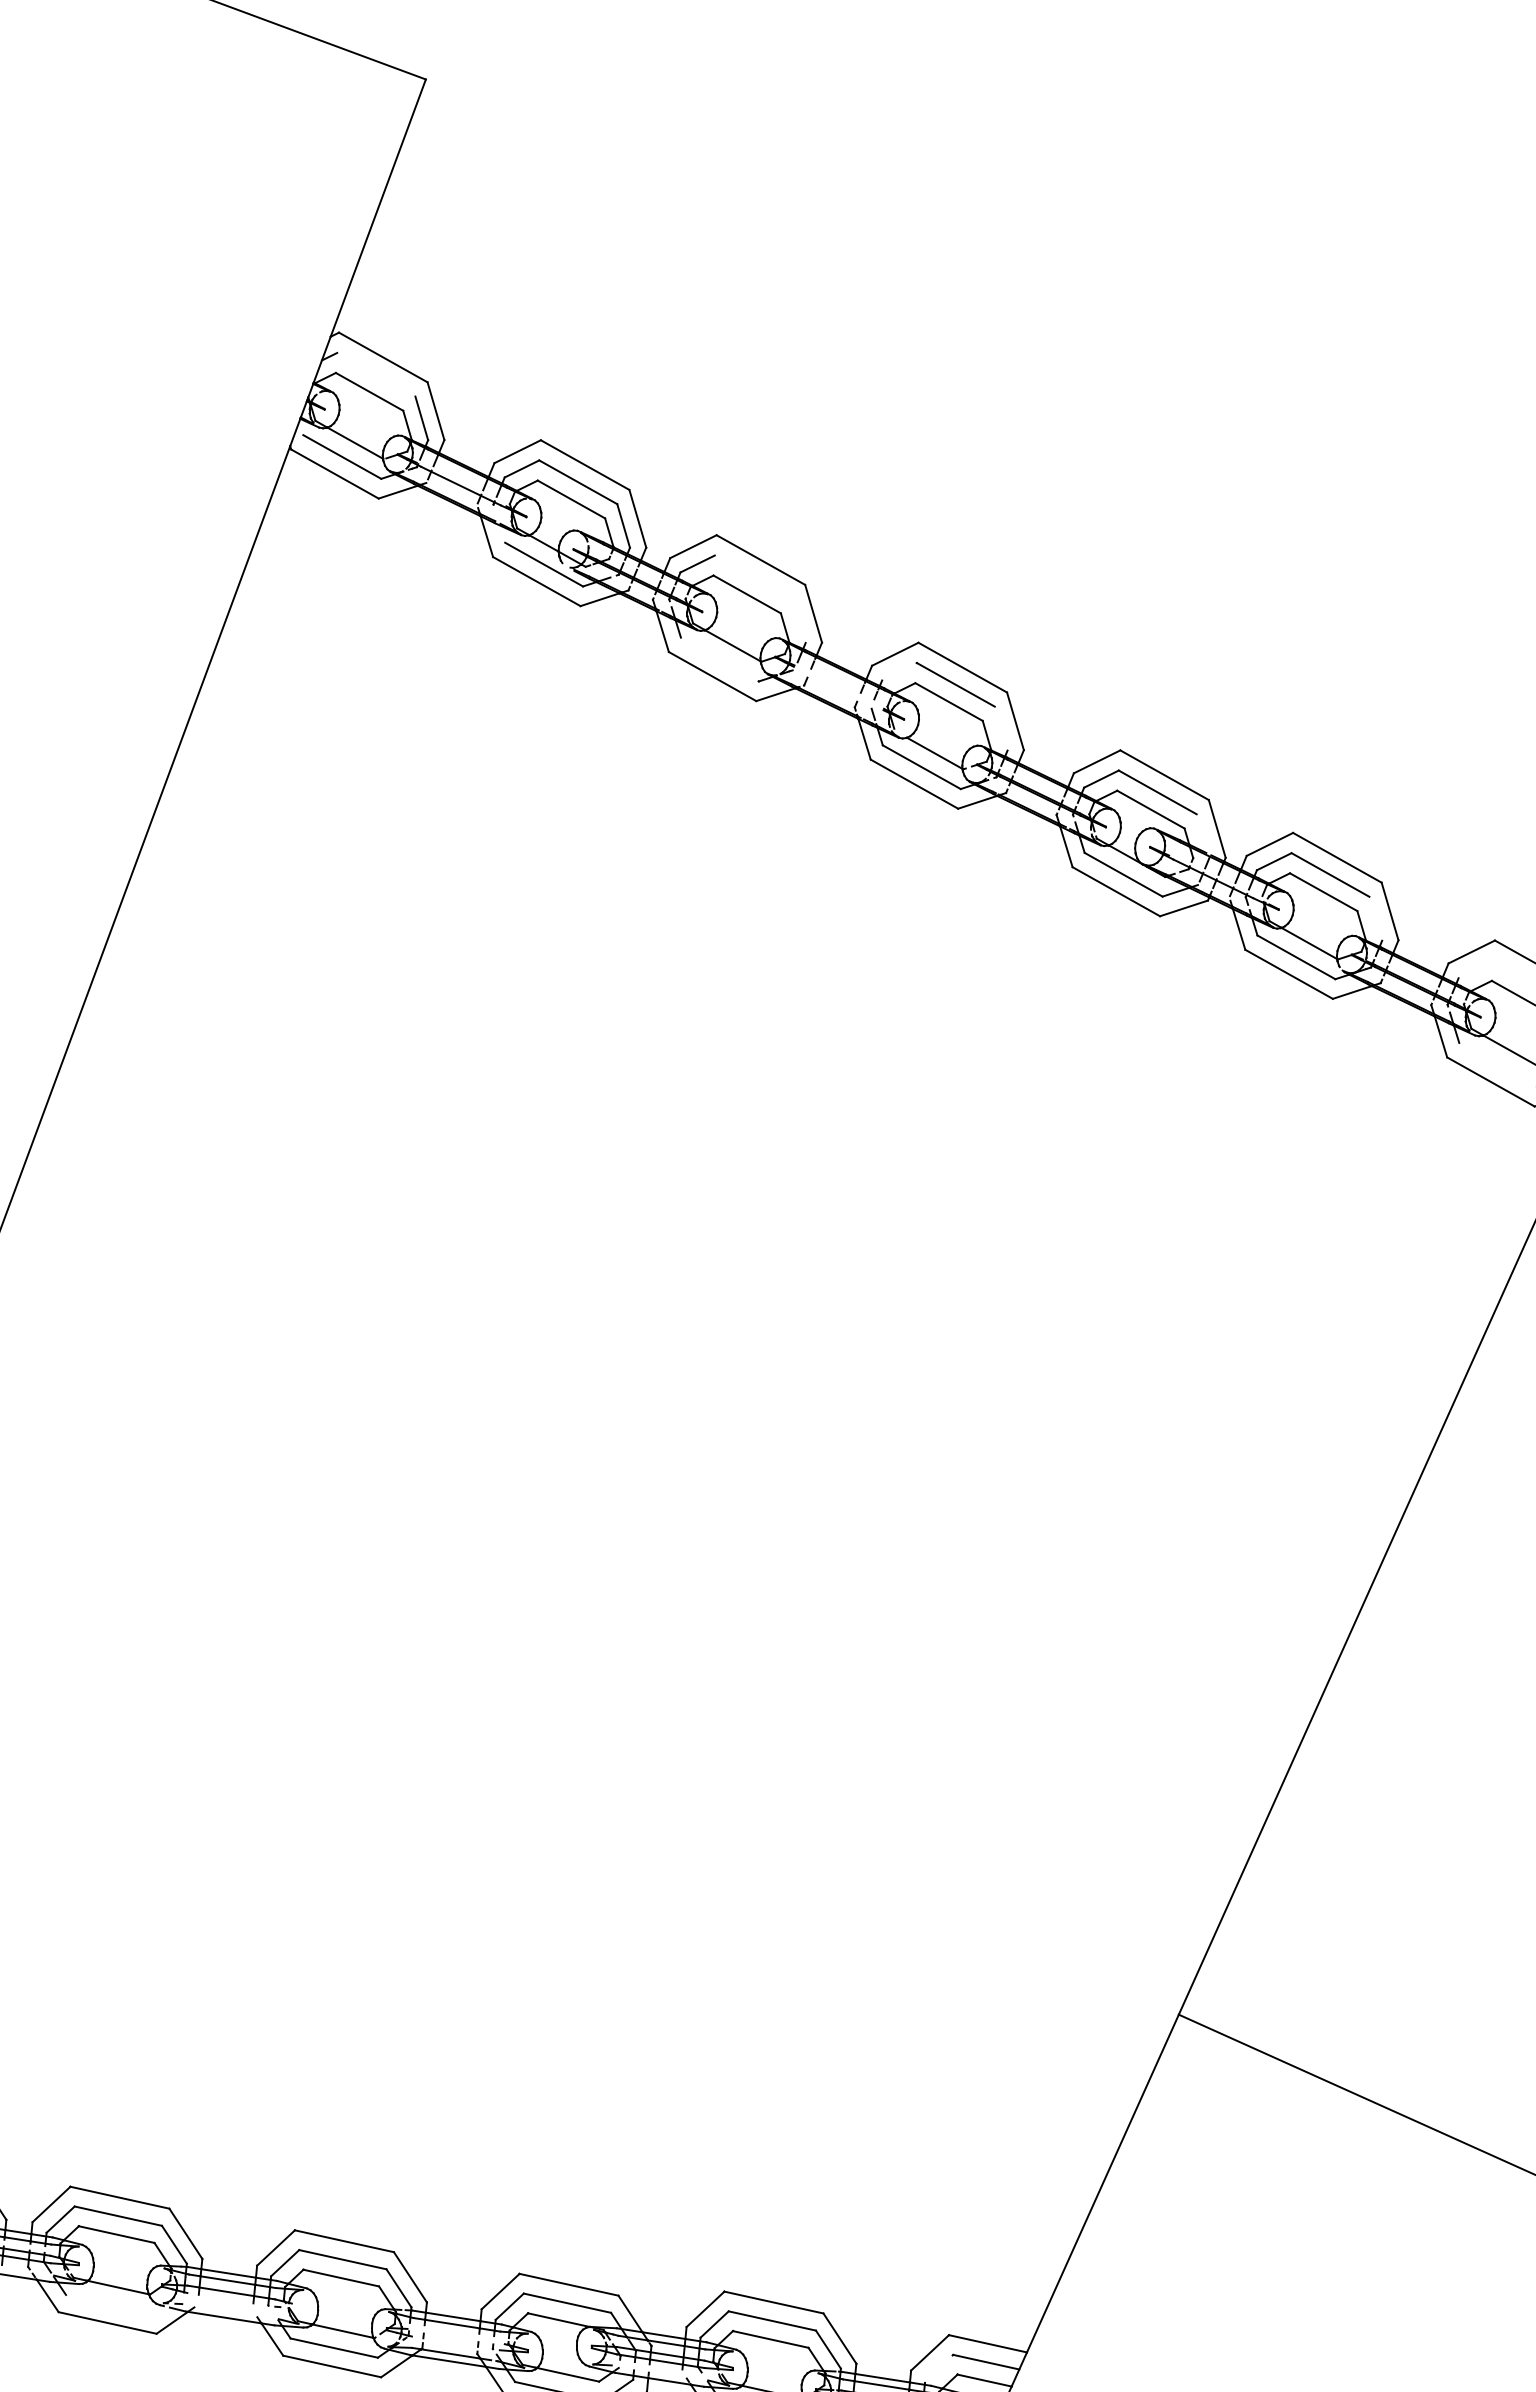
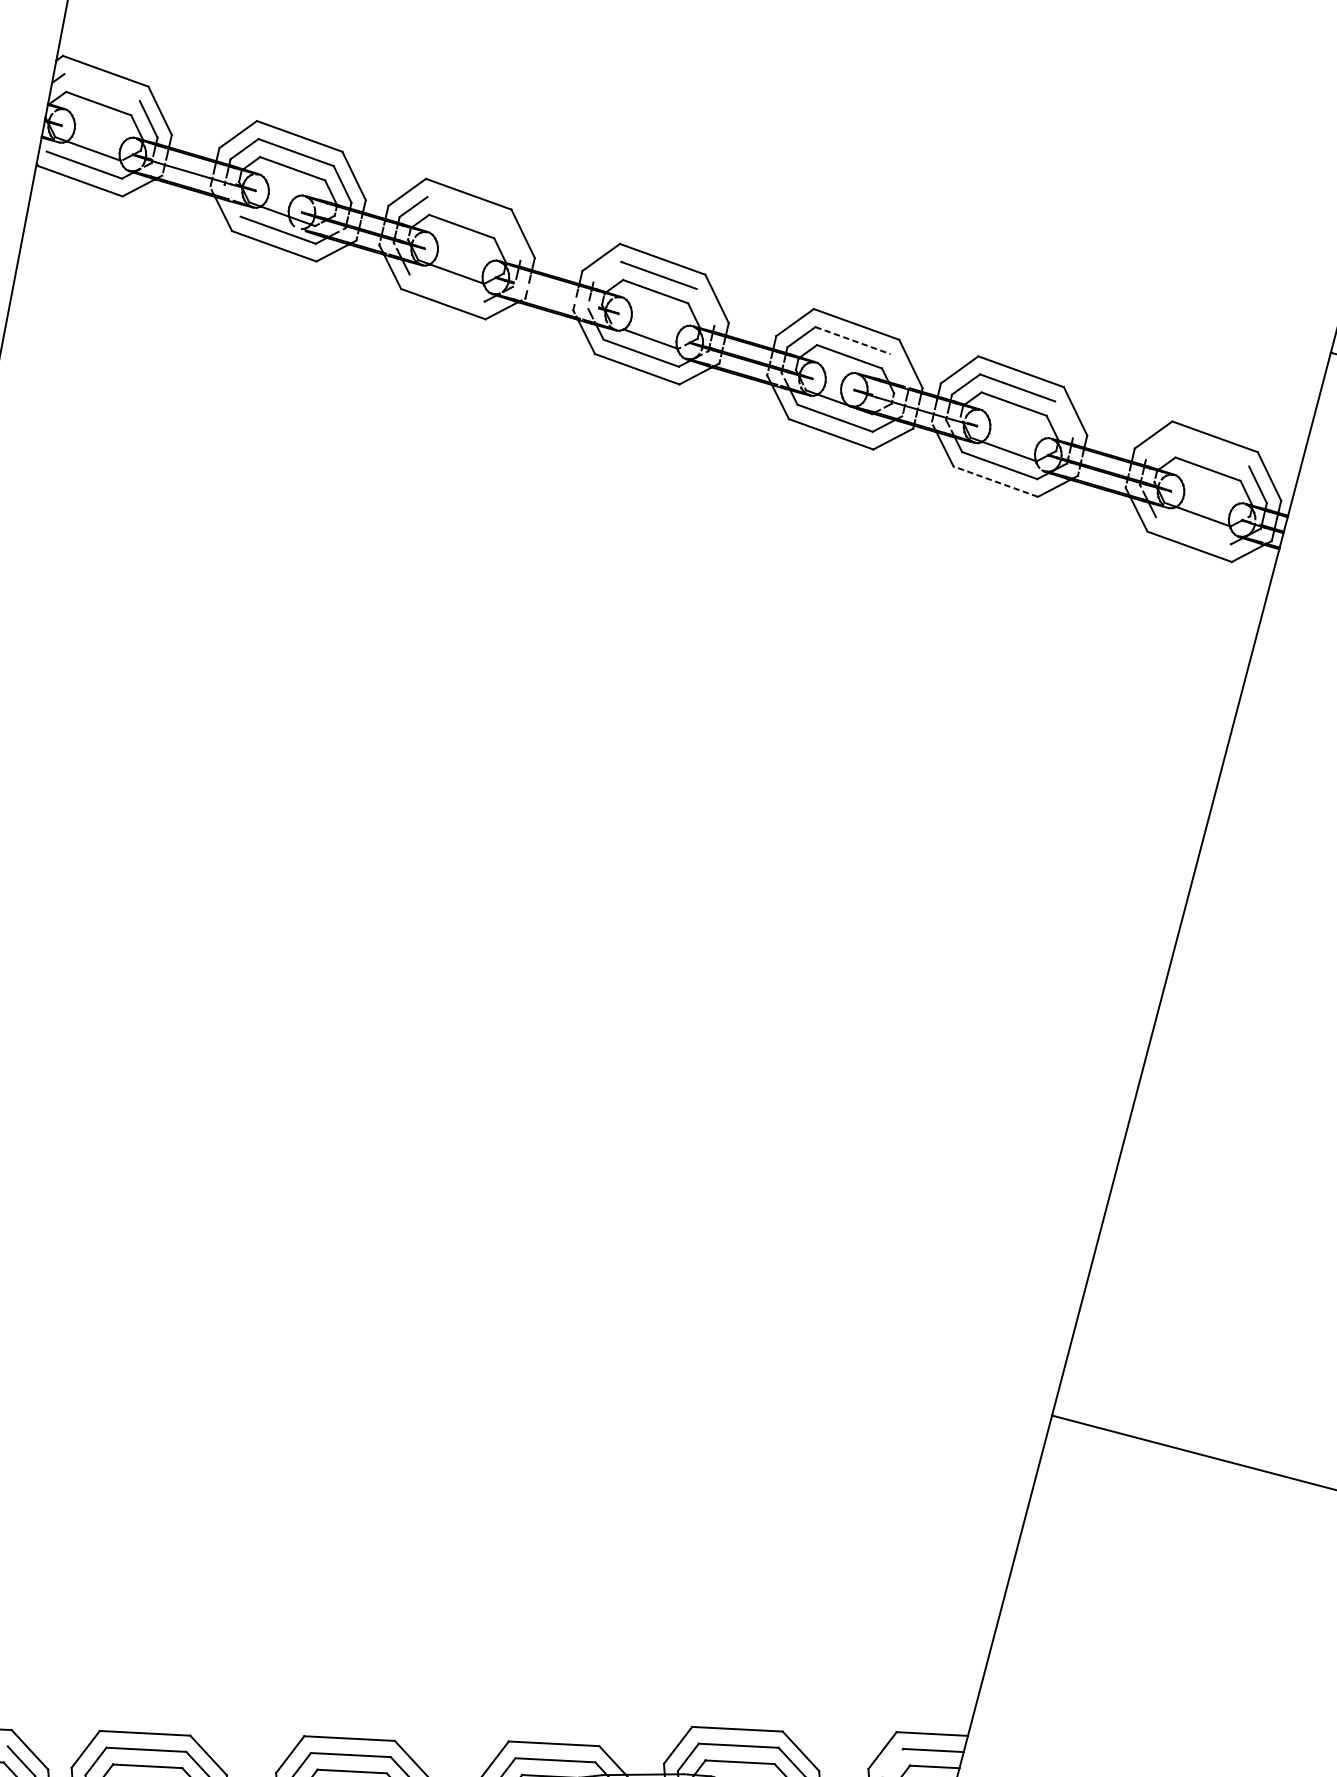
line: (1157, 792) -> (852, 340), solid -> dashed
line: (1288, 974) -> (995, 481), solid -> dashed

